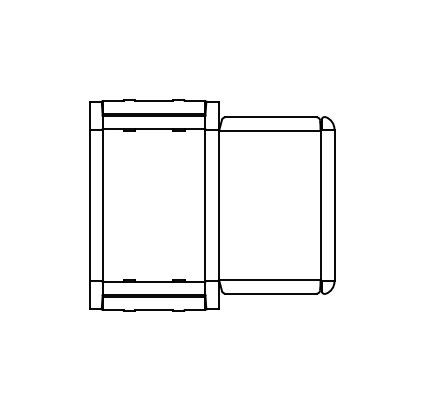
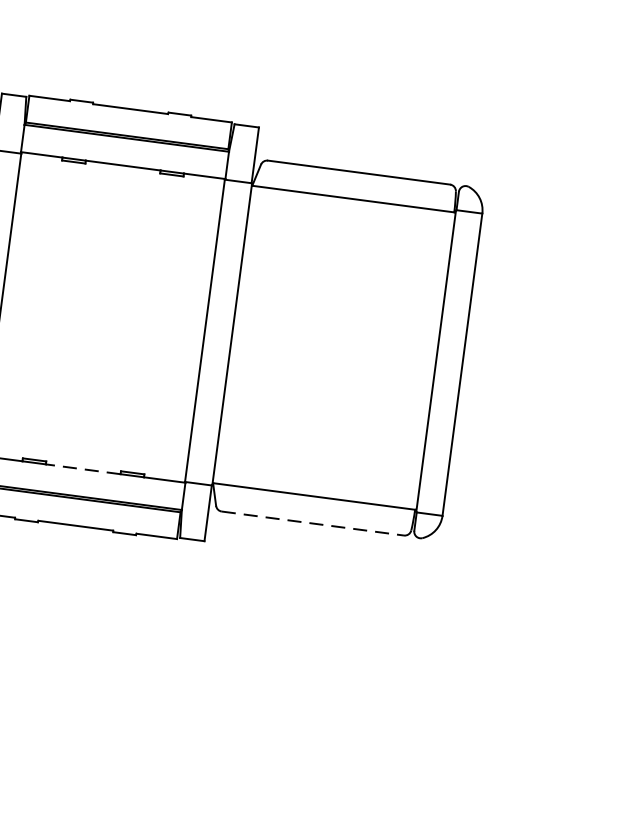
line: (154, 281) -> (84, 468), solid -> dashed
line: (270, 293) -> (311, 523), solid -> dashed

